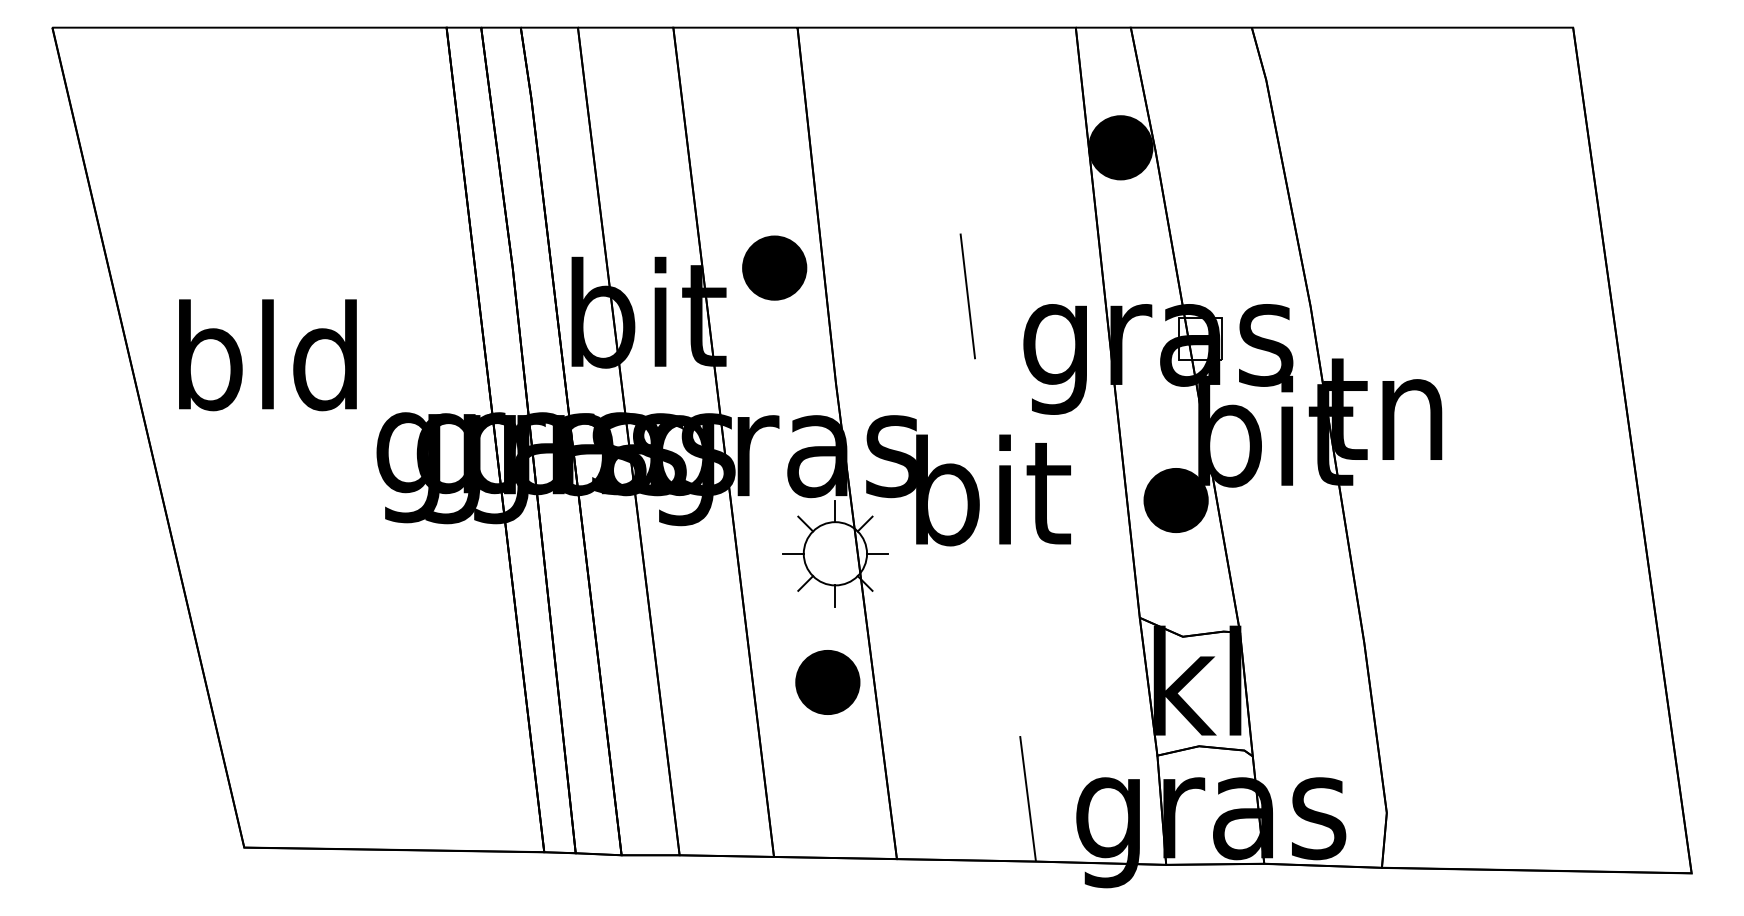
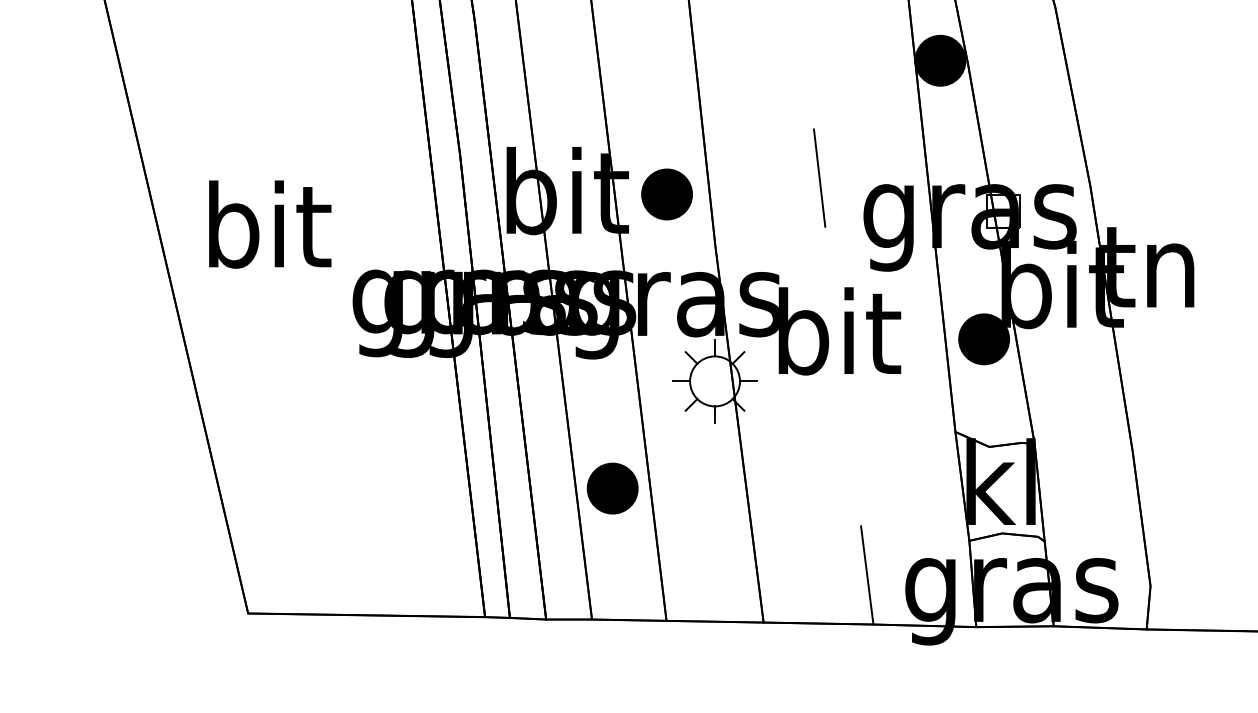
part: (774, 267) -> (666, 194), moved
text: (267, 355) -> (266, 224), bld -> bit
part: (827, 682) -> (612, 488), moved

